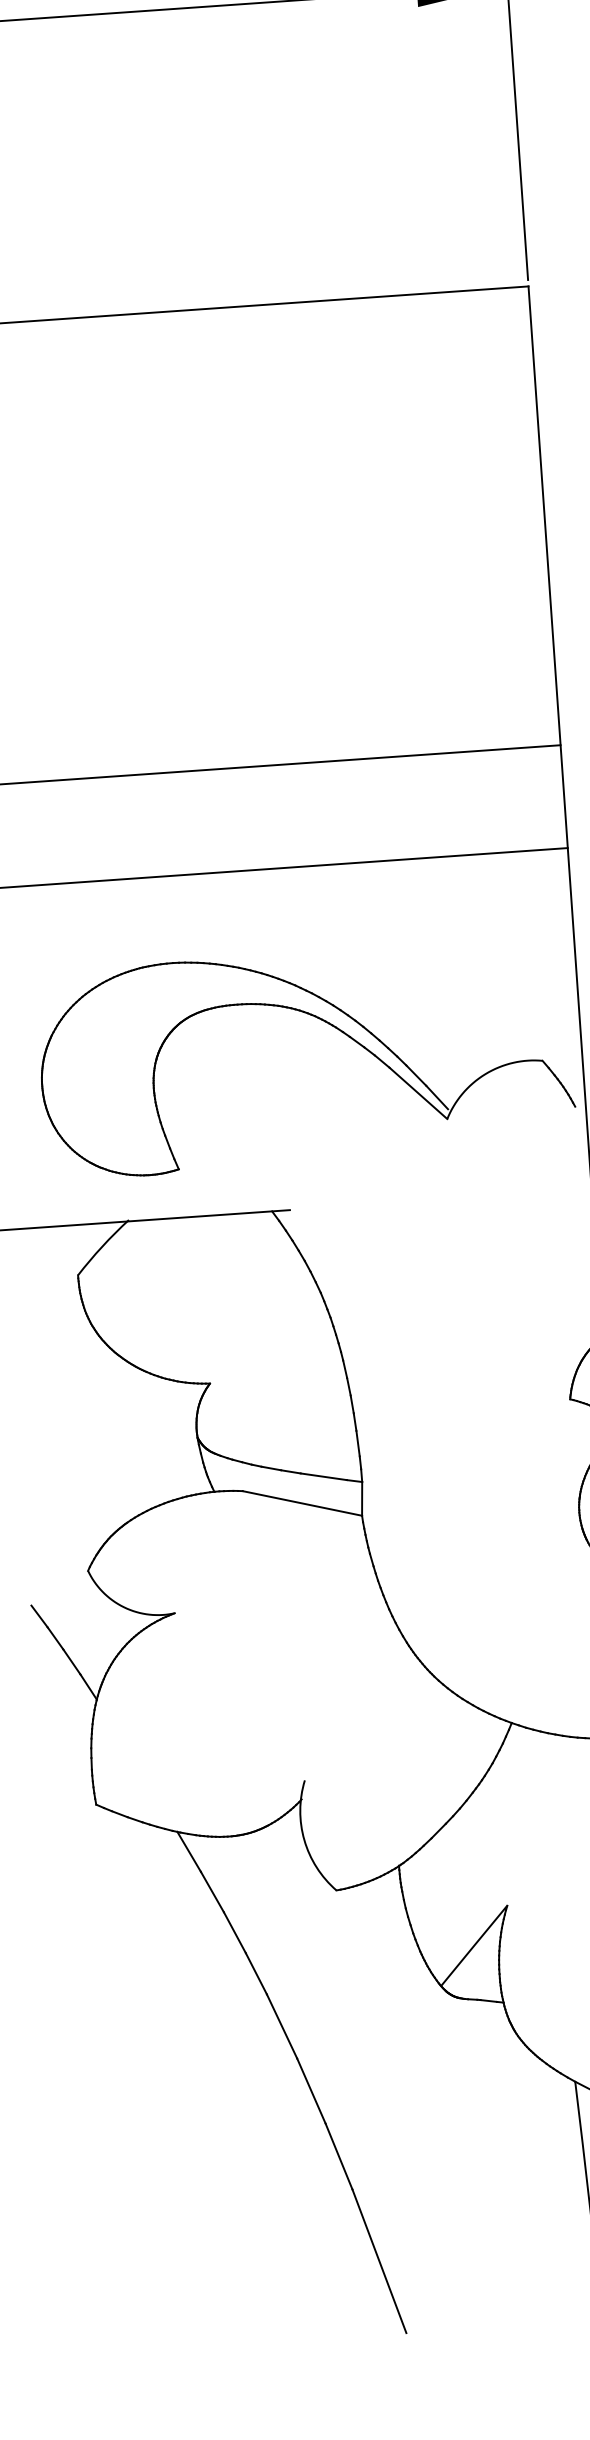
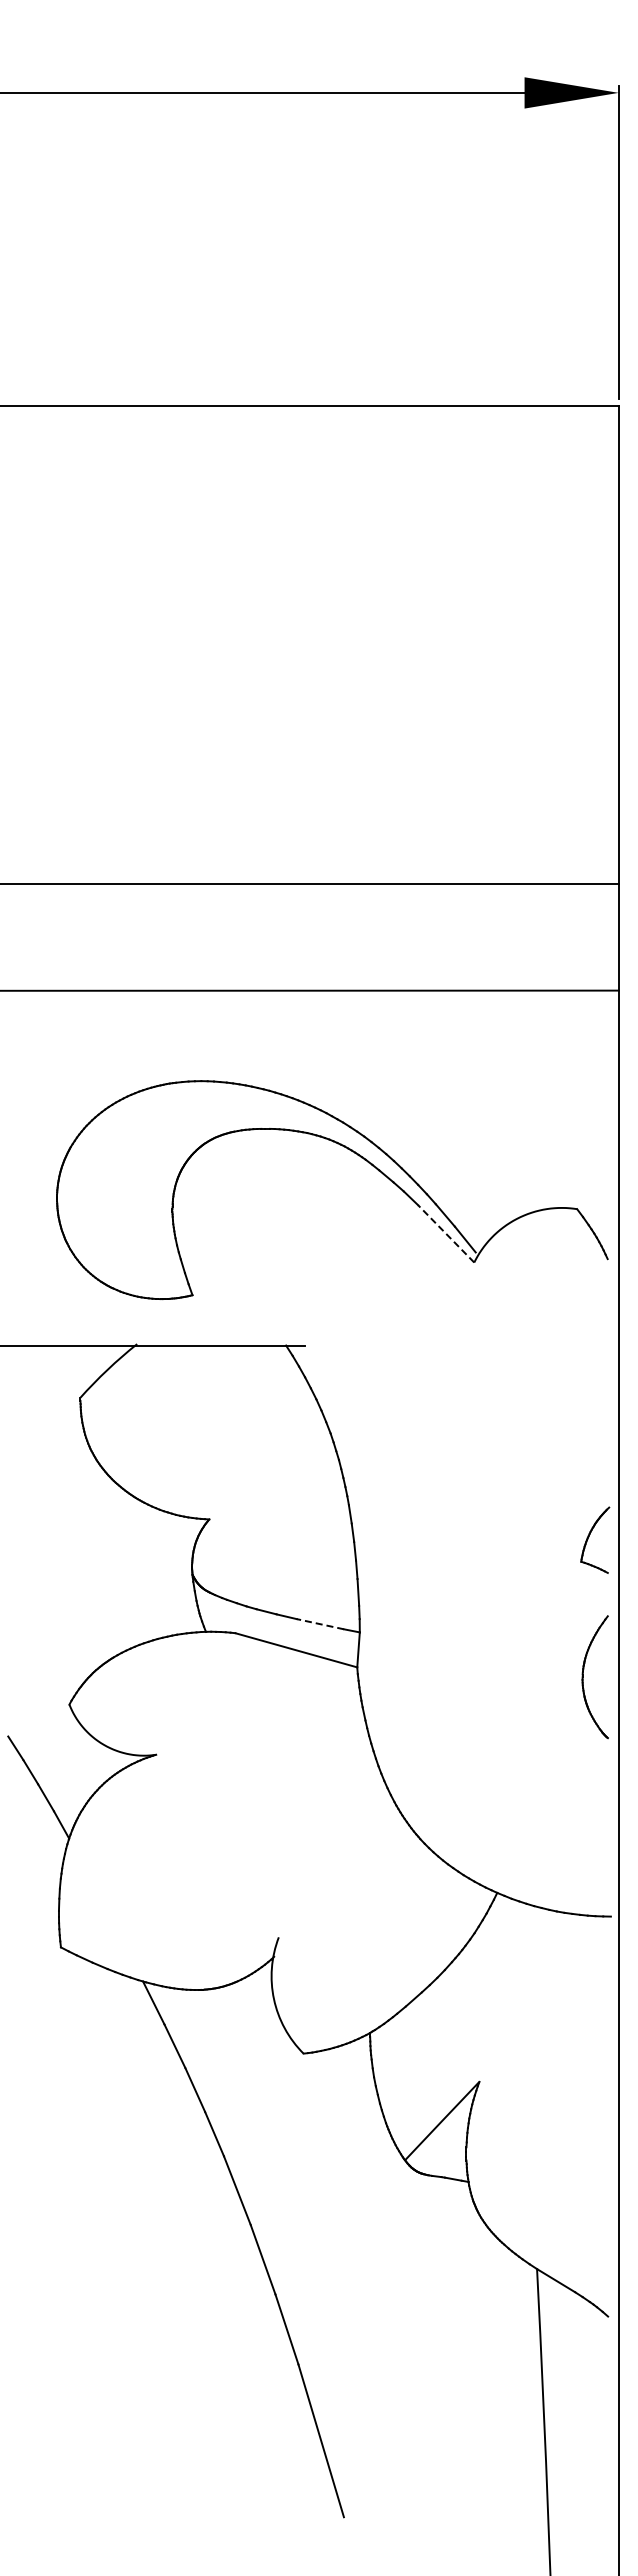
line: (417, 1093) -> (445, 1233), solid -> dashed
line: (322, 1477) -> (319, 1624), solid -> dashed

